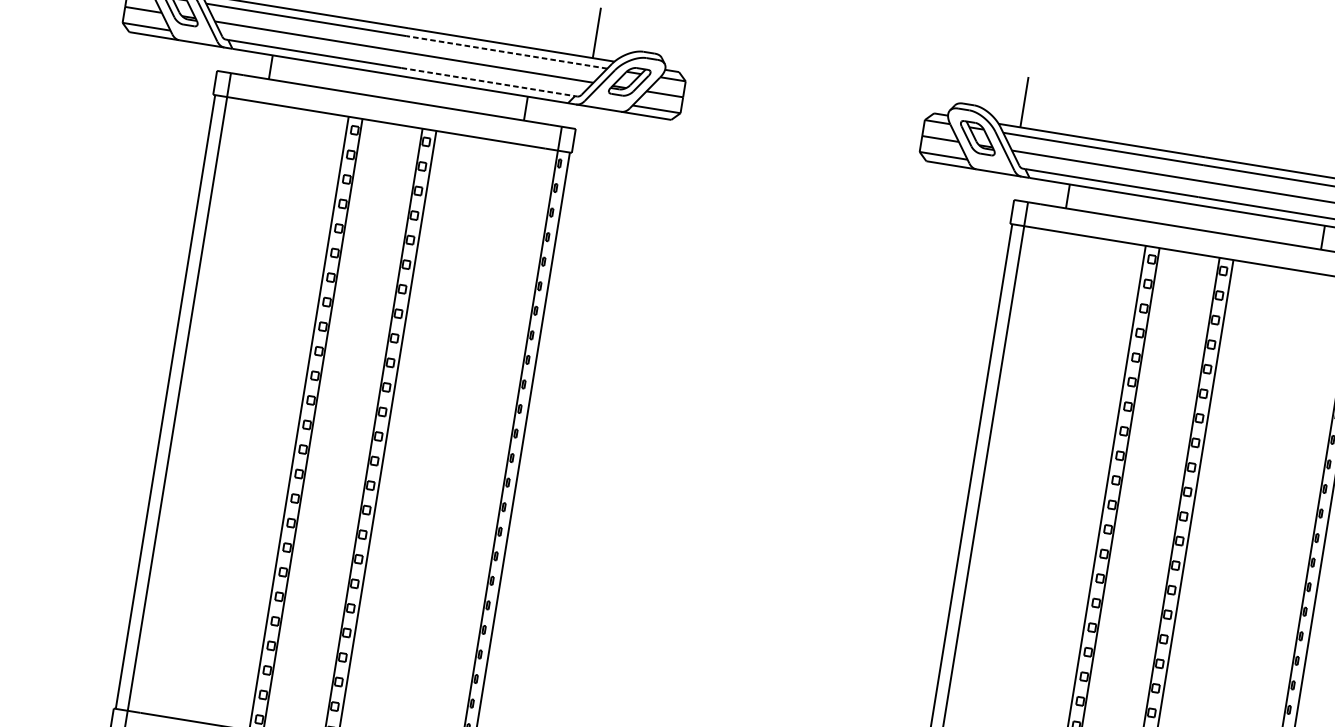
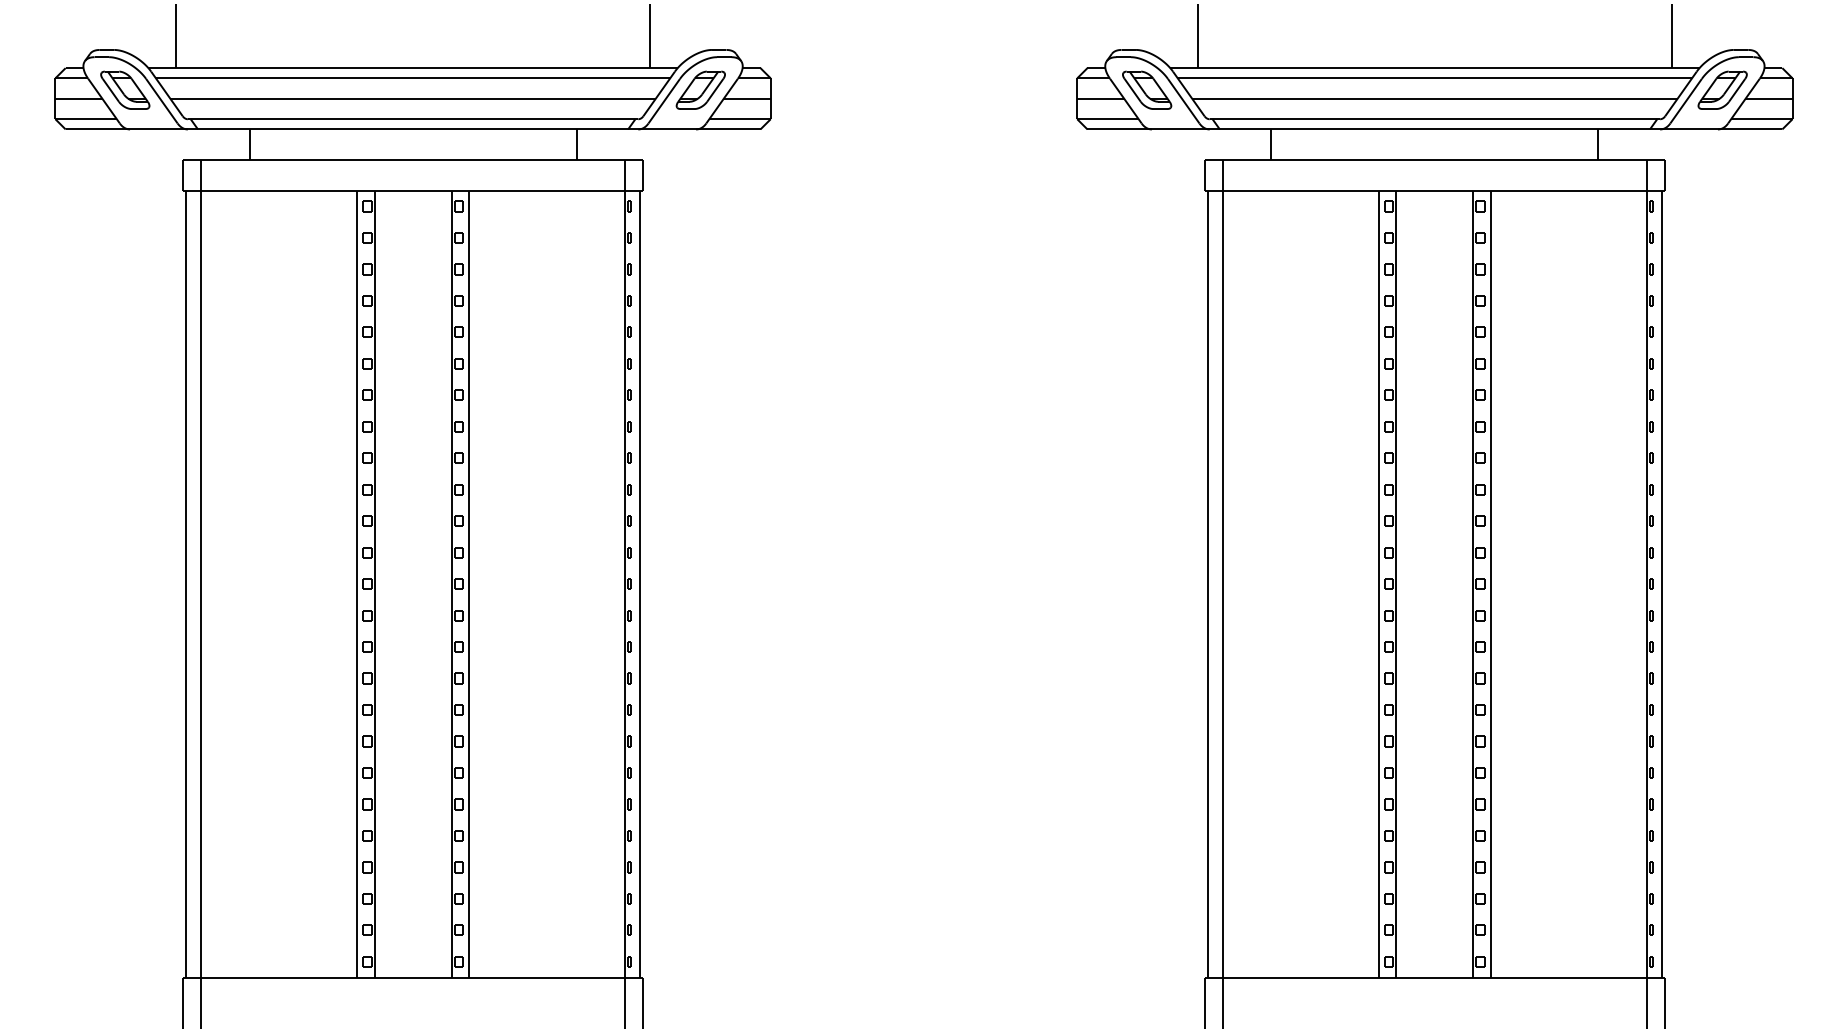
line: (506, 52) -> (541, 78), dashed -> solid
line: (488, 82) -> (524, 119), dashed -> solid

